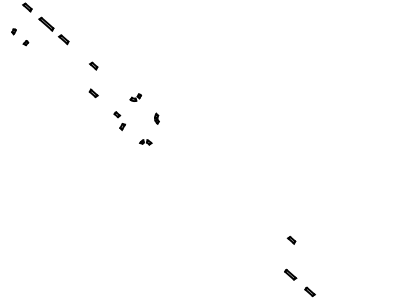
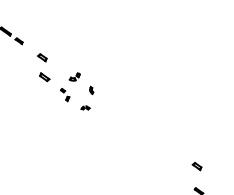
part: (93, 65) -> (42, 57), size x1.6
part: (93, 93) -> (44, 77), size x1.6
part: (135, 97) -> (74, 76), size x1.4
part: (291, 240) -> (197, 166), size x1.6

